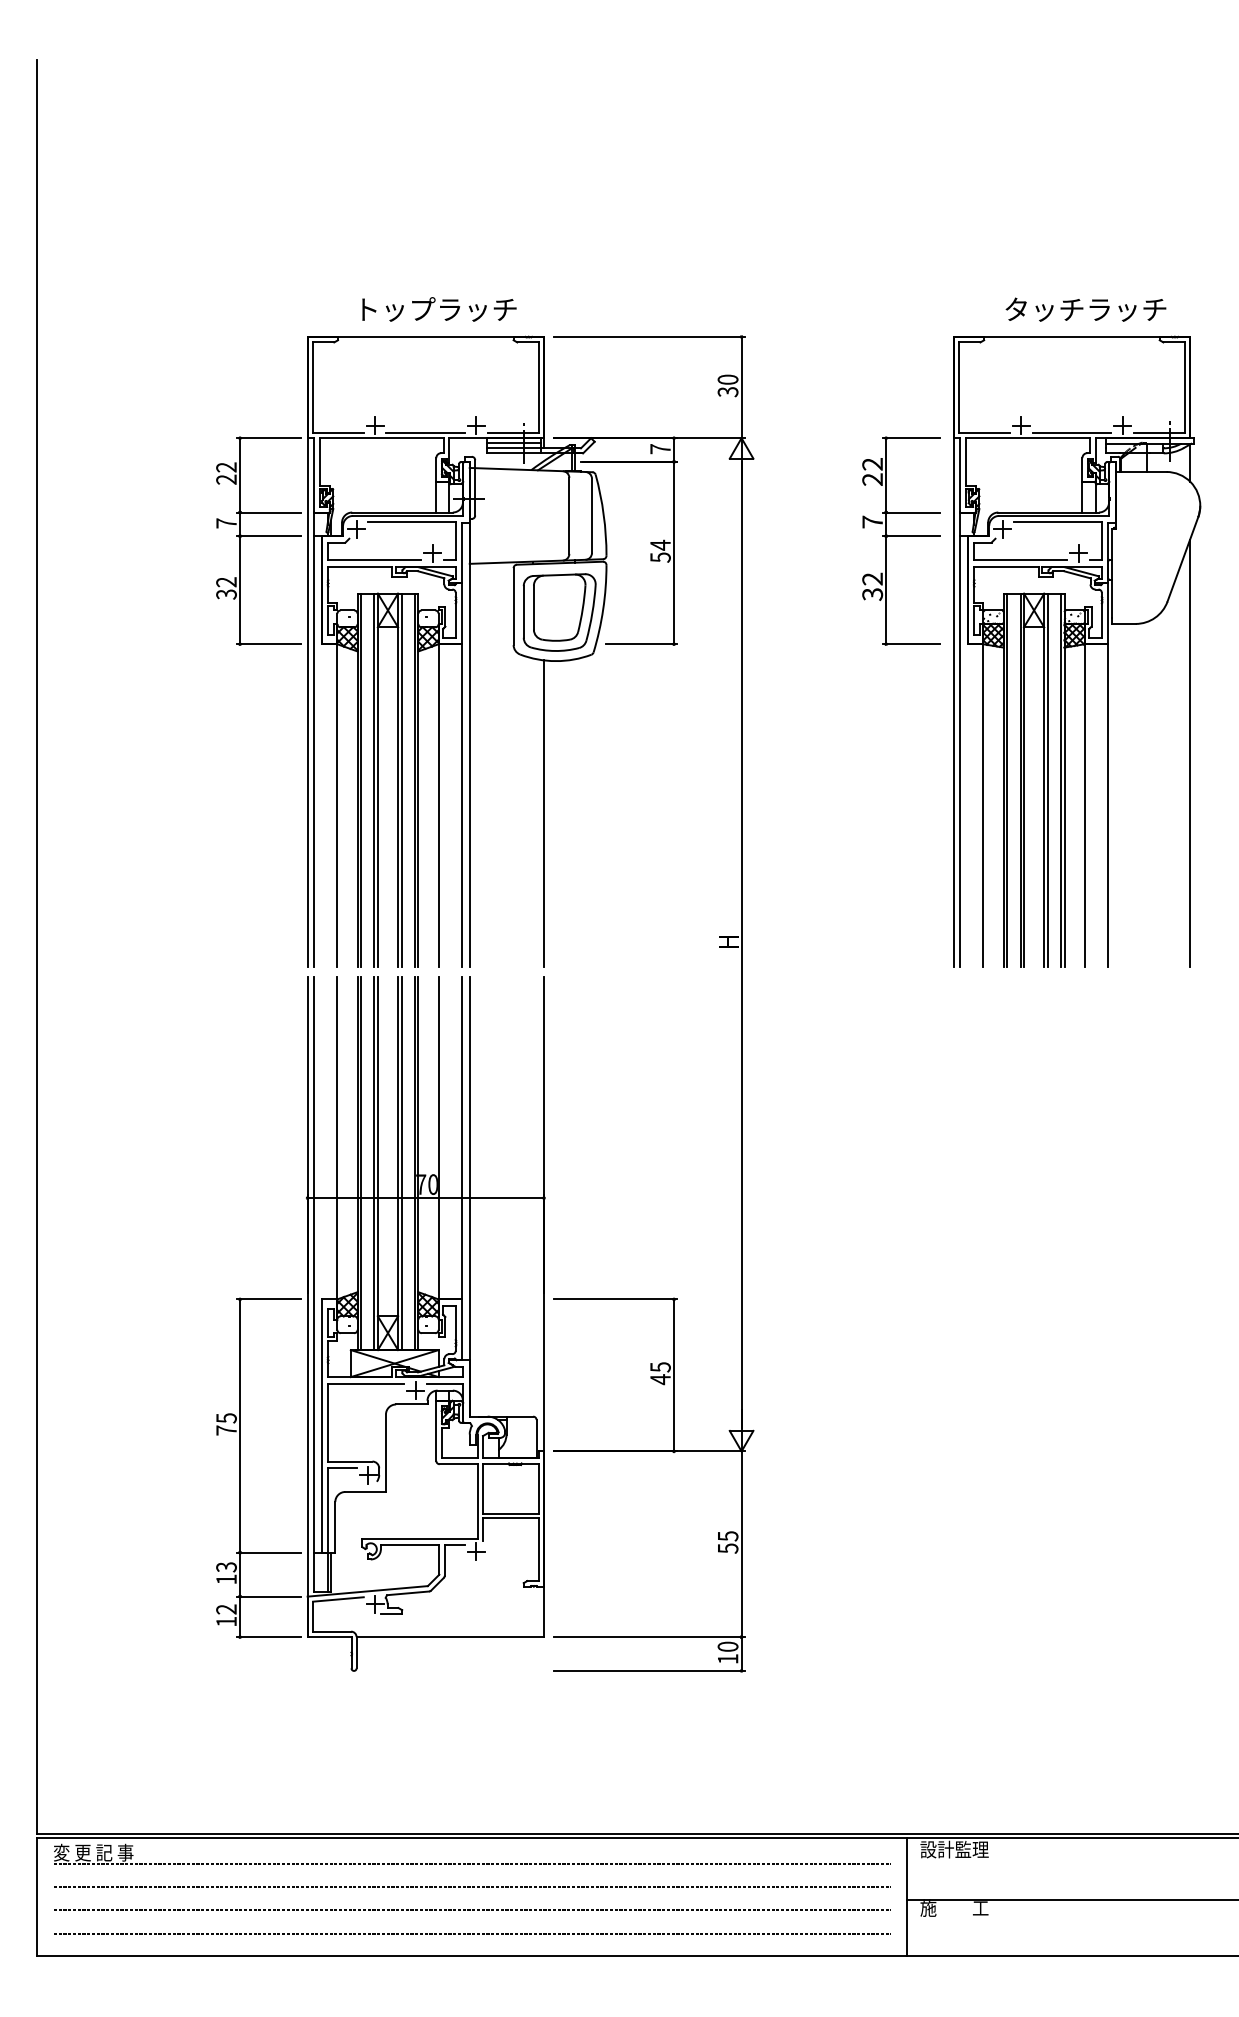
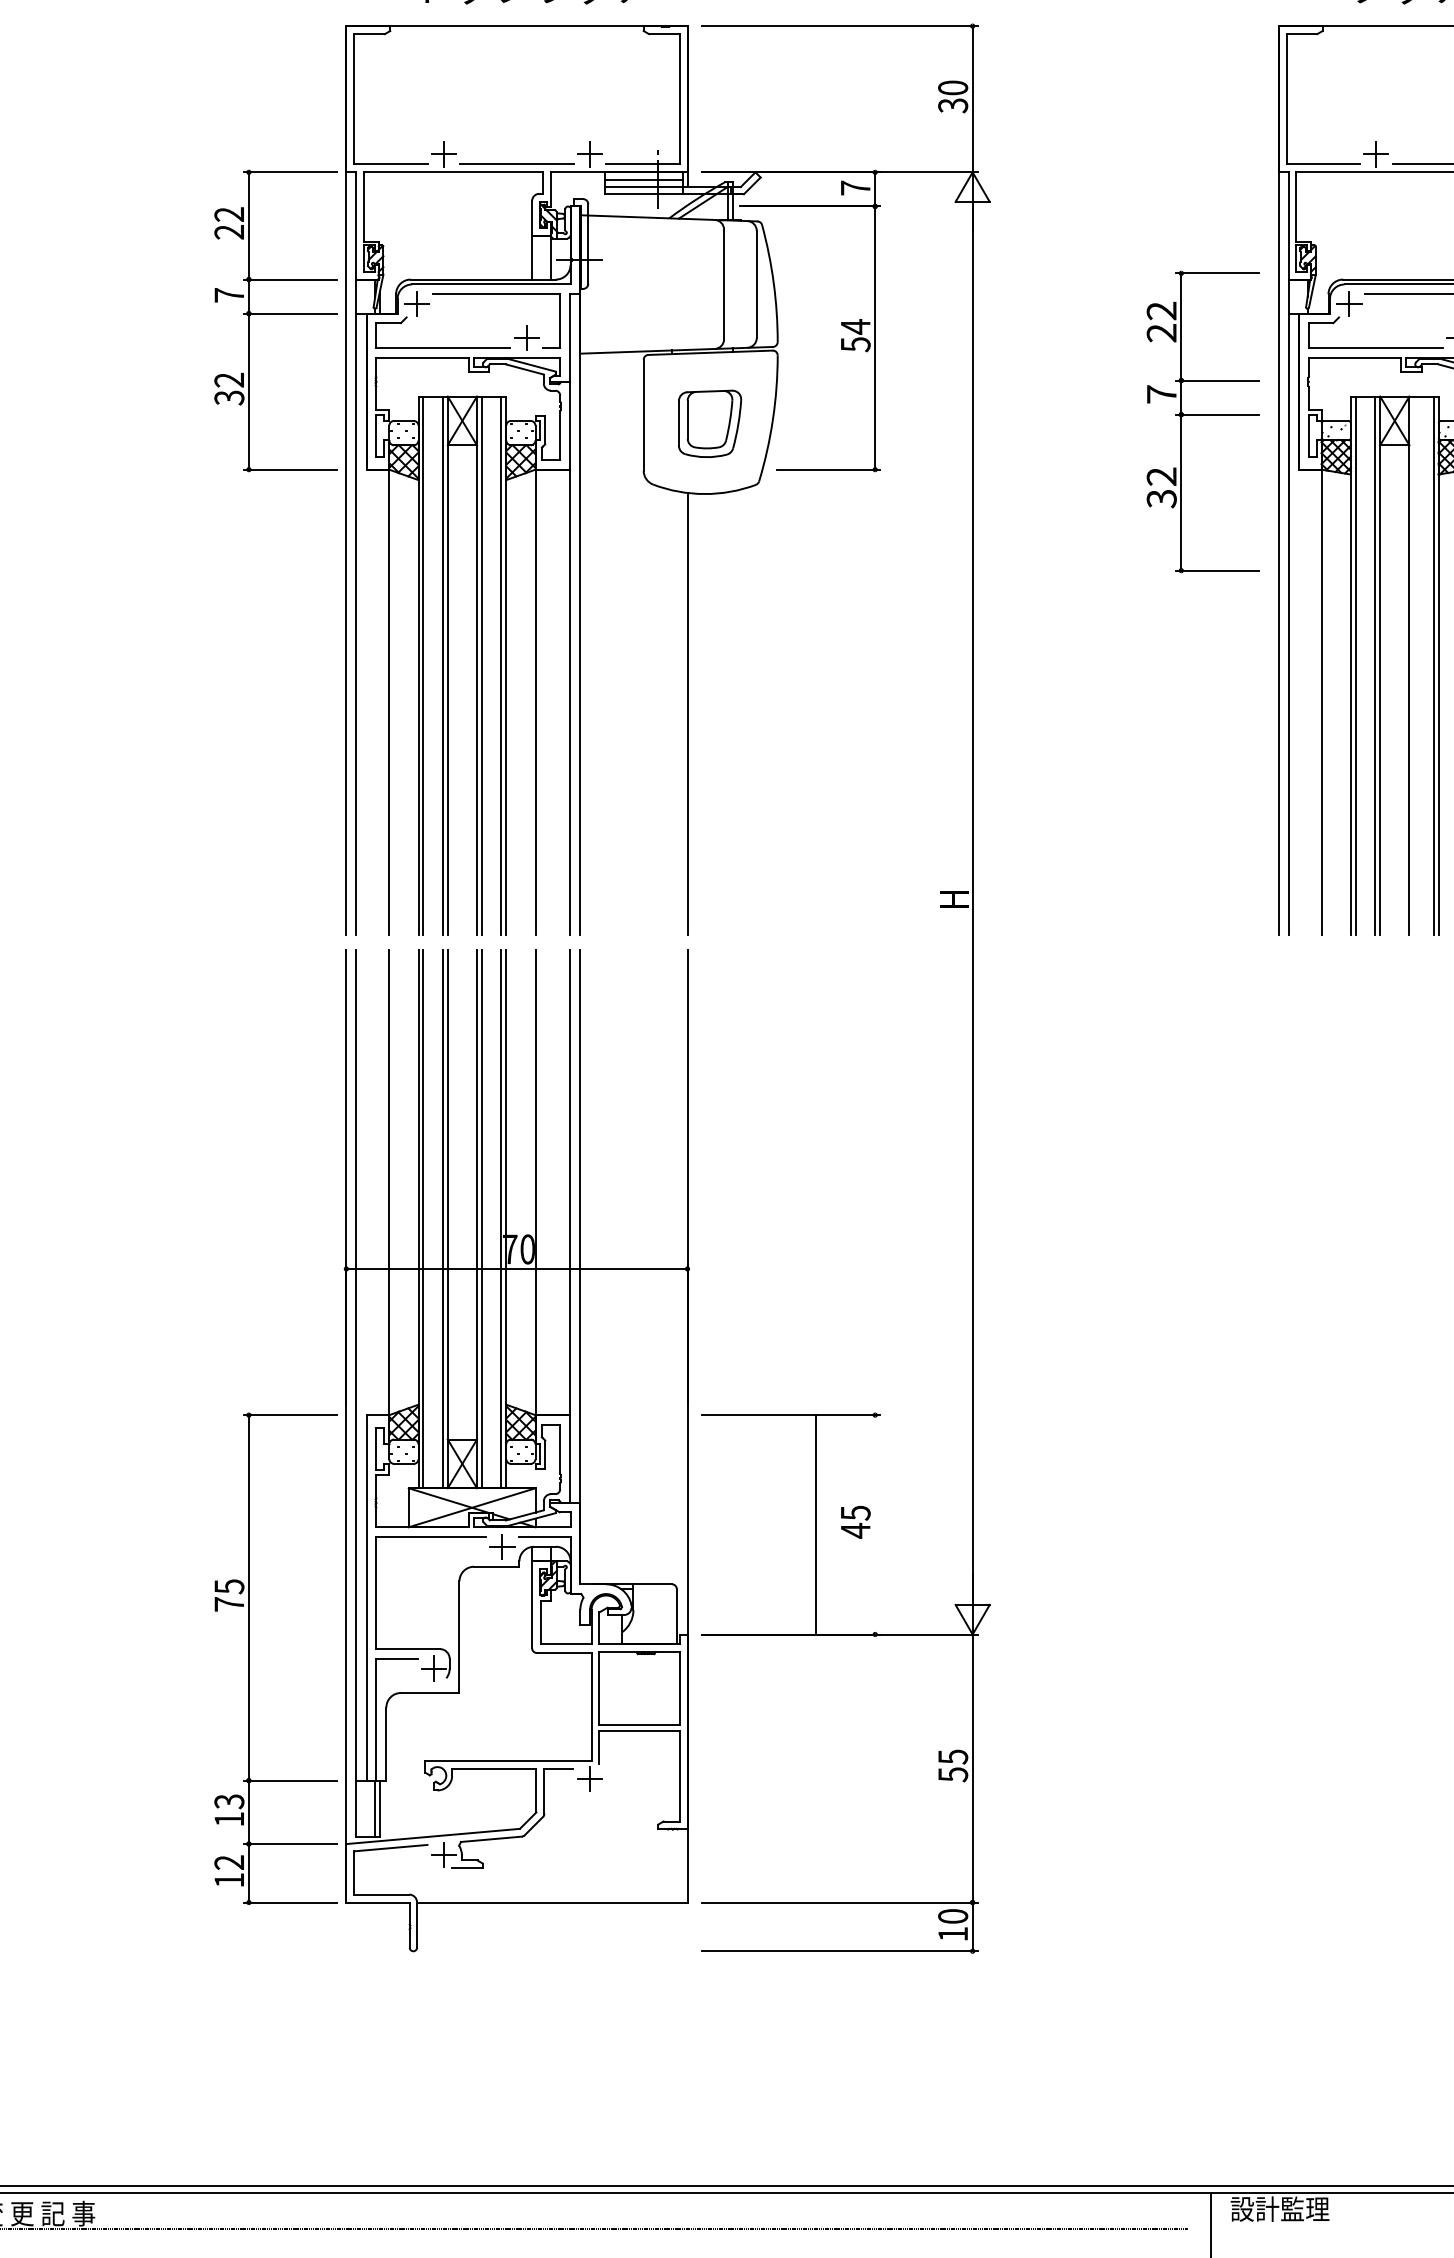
part: (901, 540) -> (1203, 420), moved
part: (559, 612) -> (709, 423), size x0.6
line: (1047, 779) -> (1414, 664), removed
line: (674, 1375) -> (816, 1524), moved

